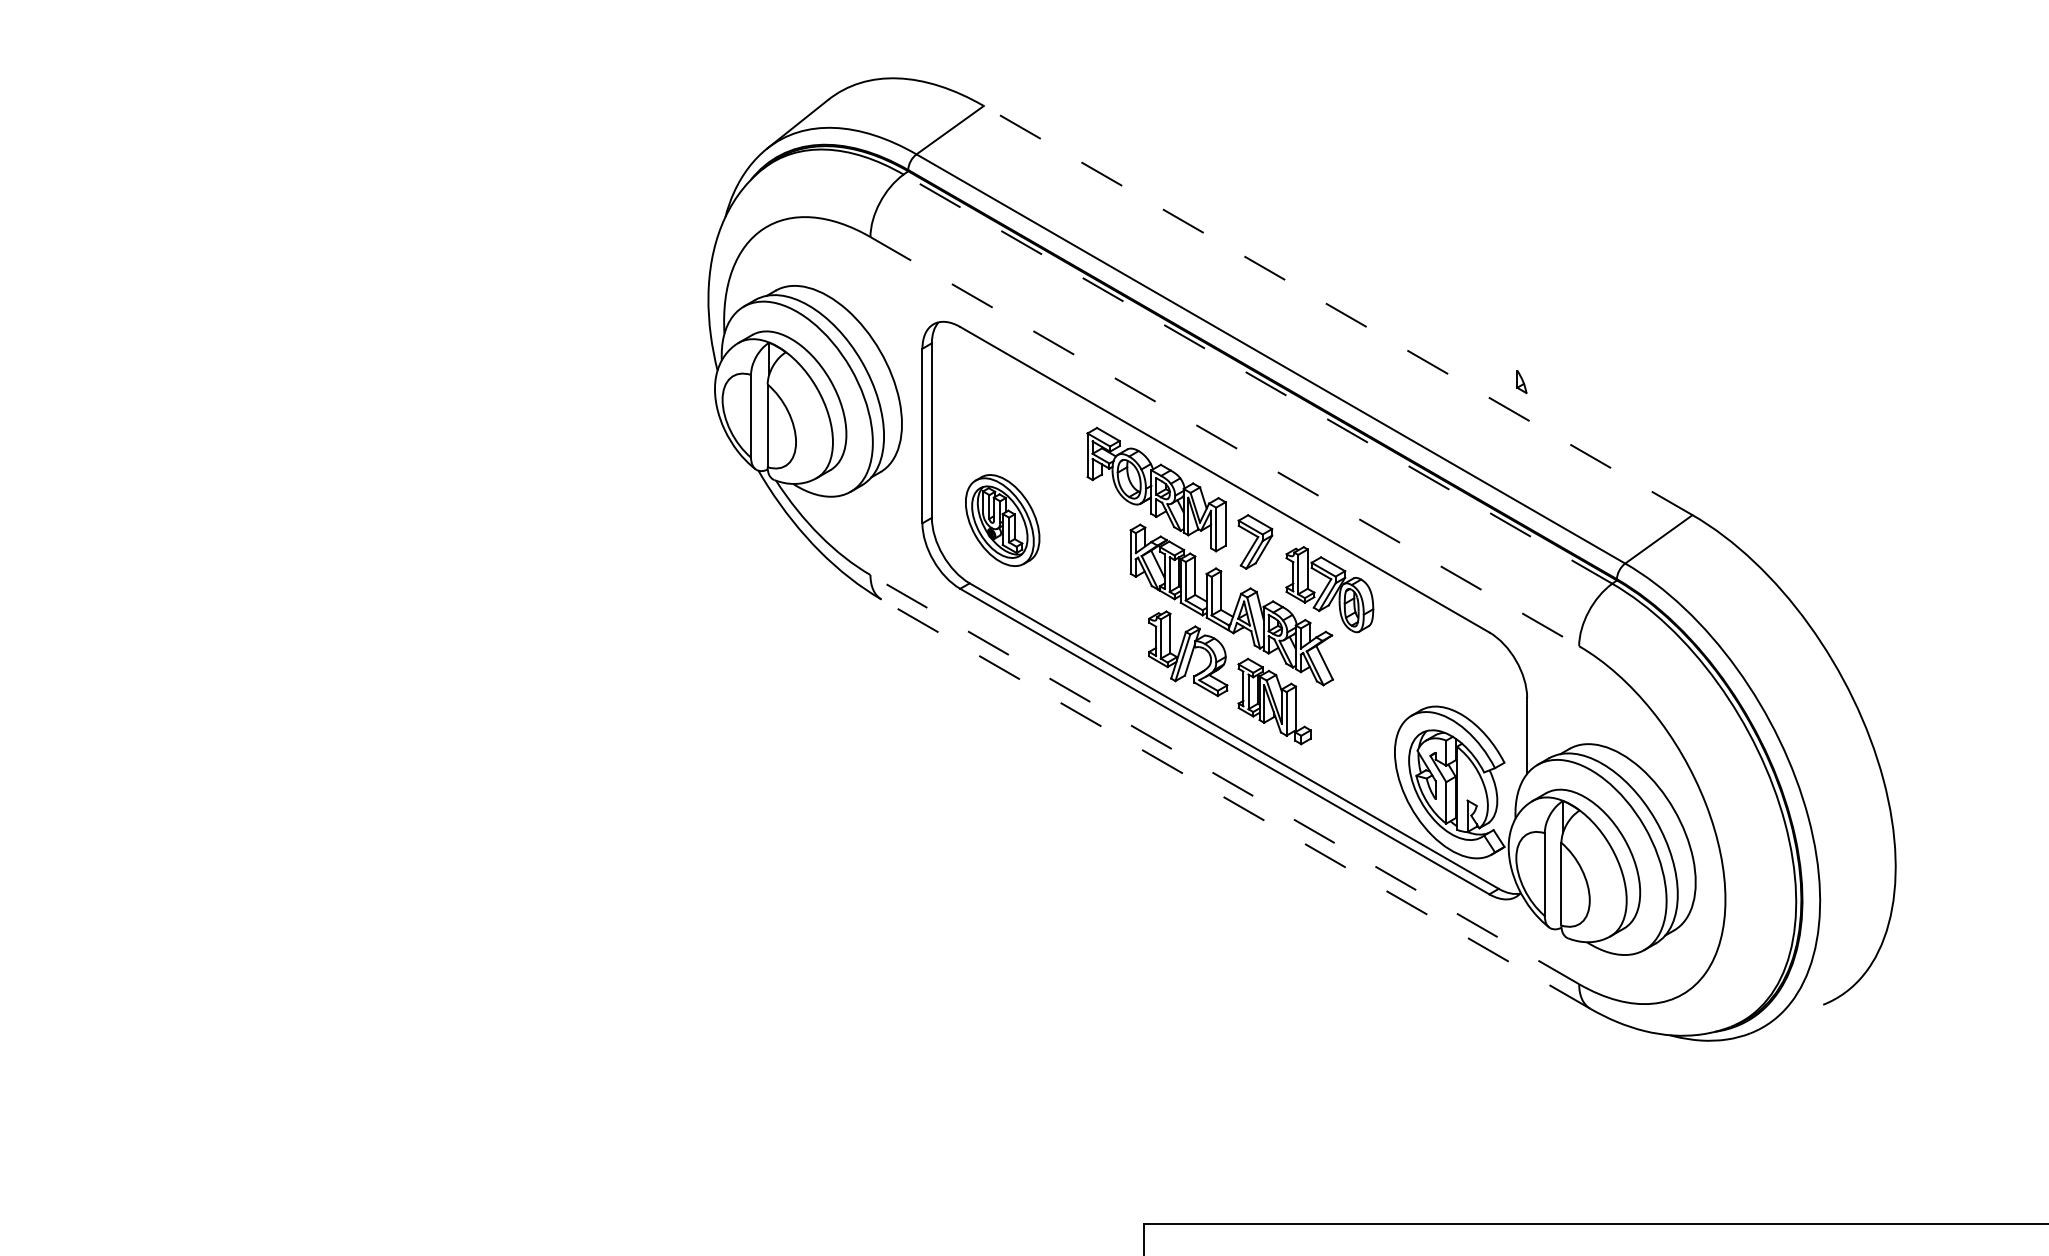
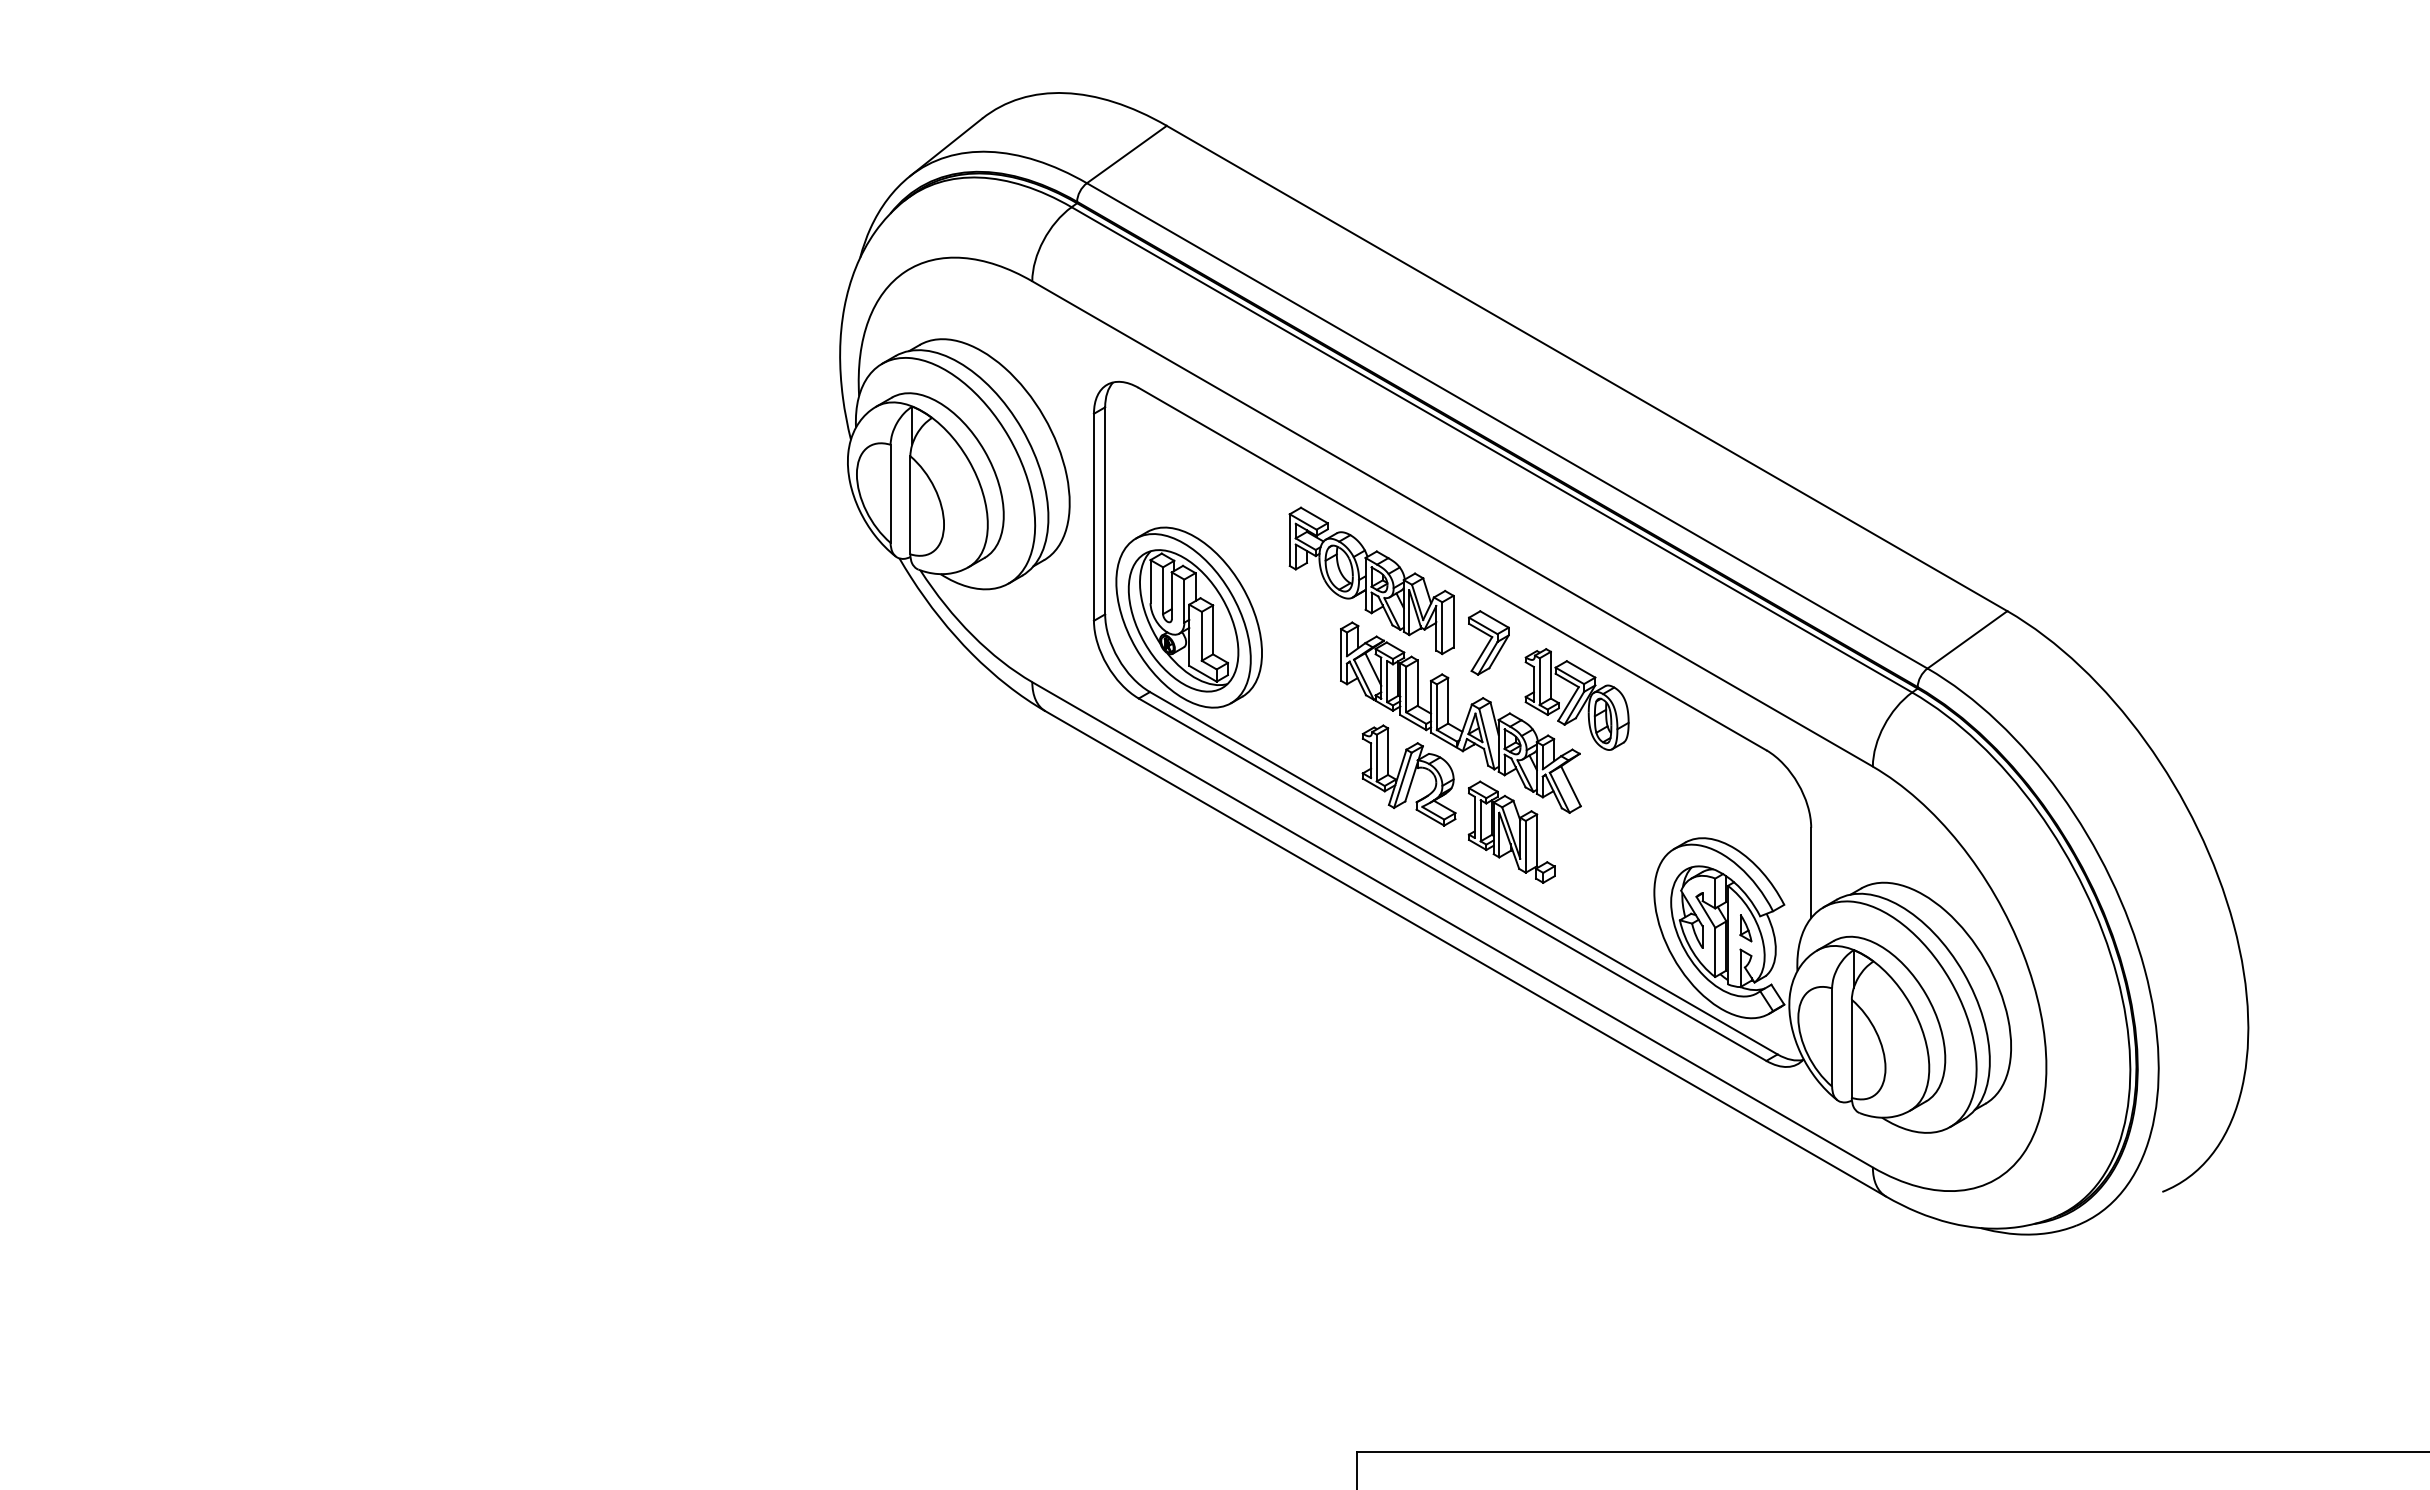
line: (1337, 310) -> (1586, 368), dashed -> solid
line: (1257, 378) -> (1491, 449), dashed -> solid
part: (1521, 382) -> (1745, 928), moved
line: (1224, 442) -> (1452, 524), dashed -> solid
part: (1002, 520) -> (1188, 617), size x1.67
line: (1224, 779) -> (1452, 924), dashed -> solid
line: (1235, 803) -> (1465, 953), dashed -> solid

